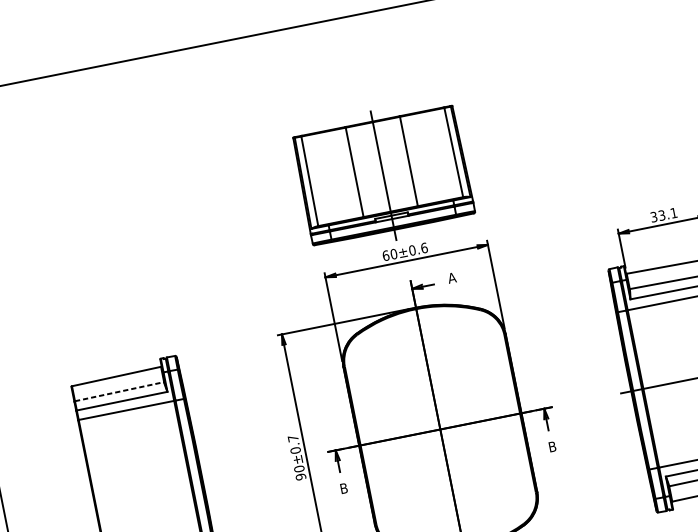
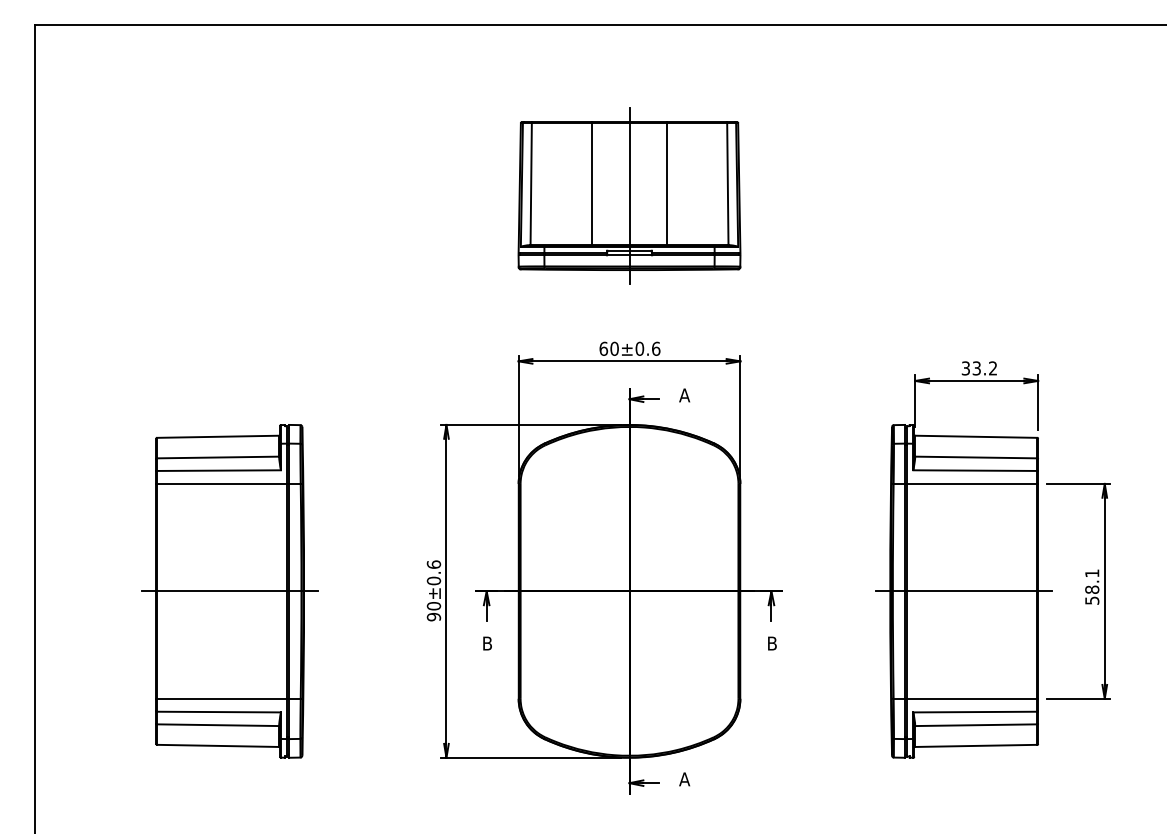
part: (383, 175) -> (629, 195), moved
text: (673, 213) -> (992, 368), 33.1 -> 33.2
line: (119, 391) -> (218, 457), dashed -> solid
text: (292, 438) -> (433, 564), 90±0.7 -> 90±0.6
line: (147, 488) -> (229, 591), added

